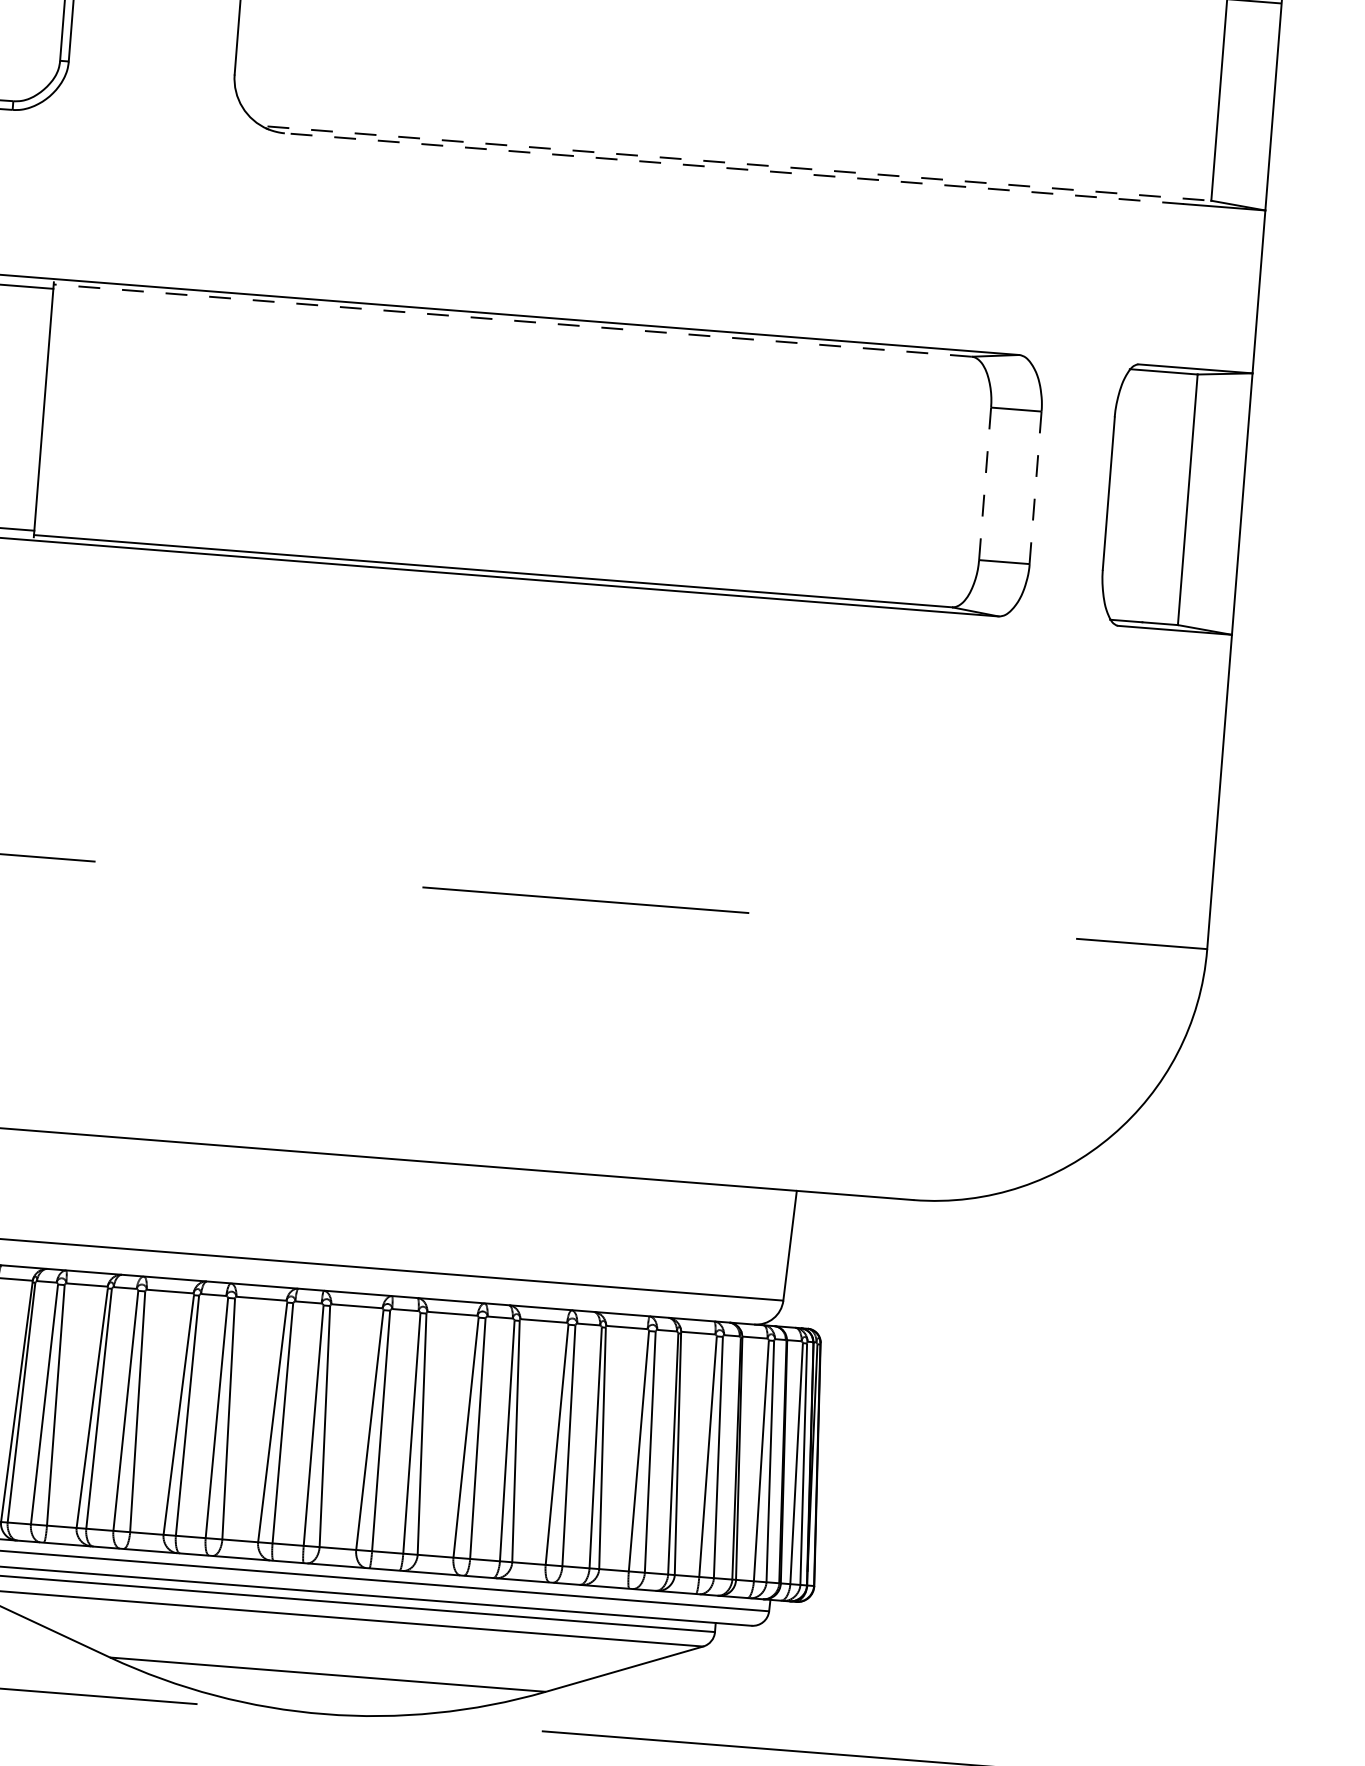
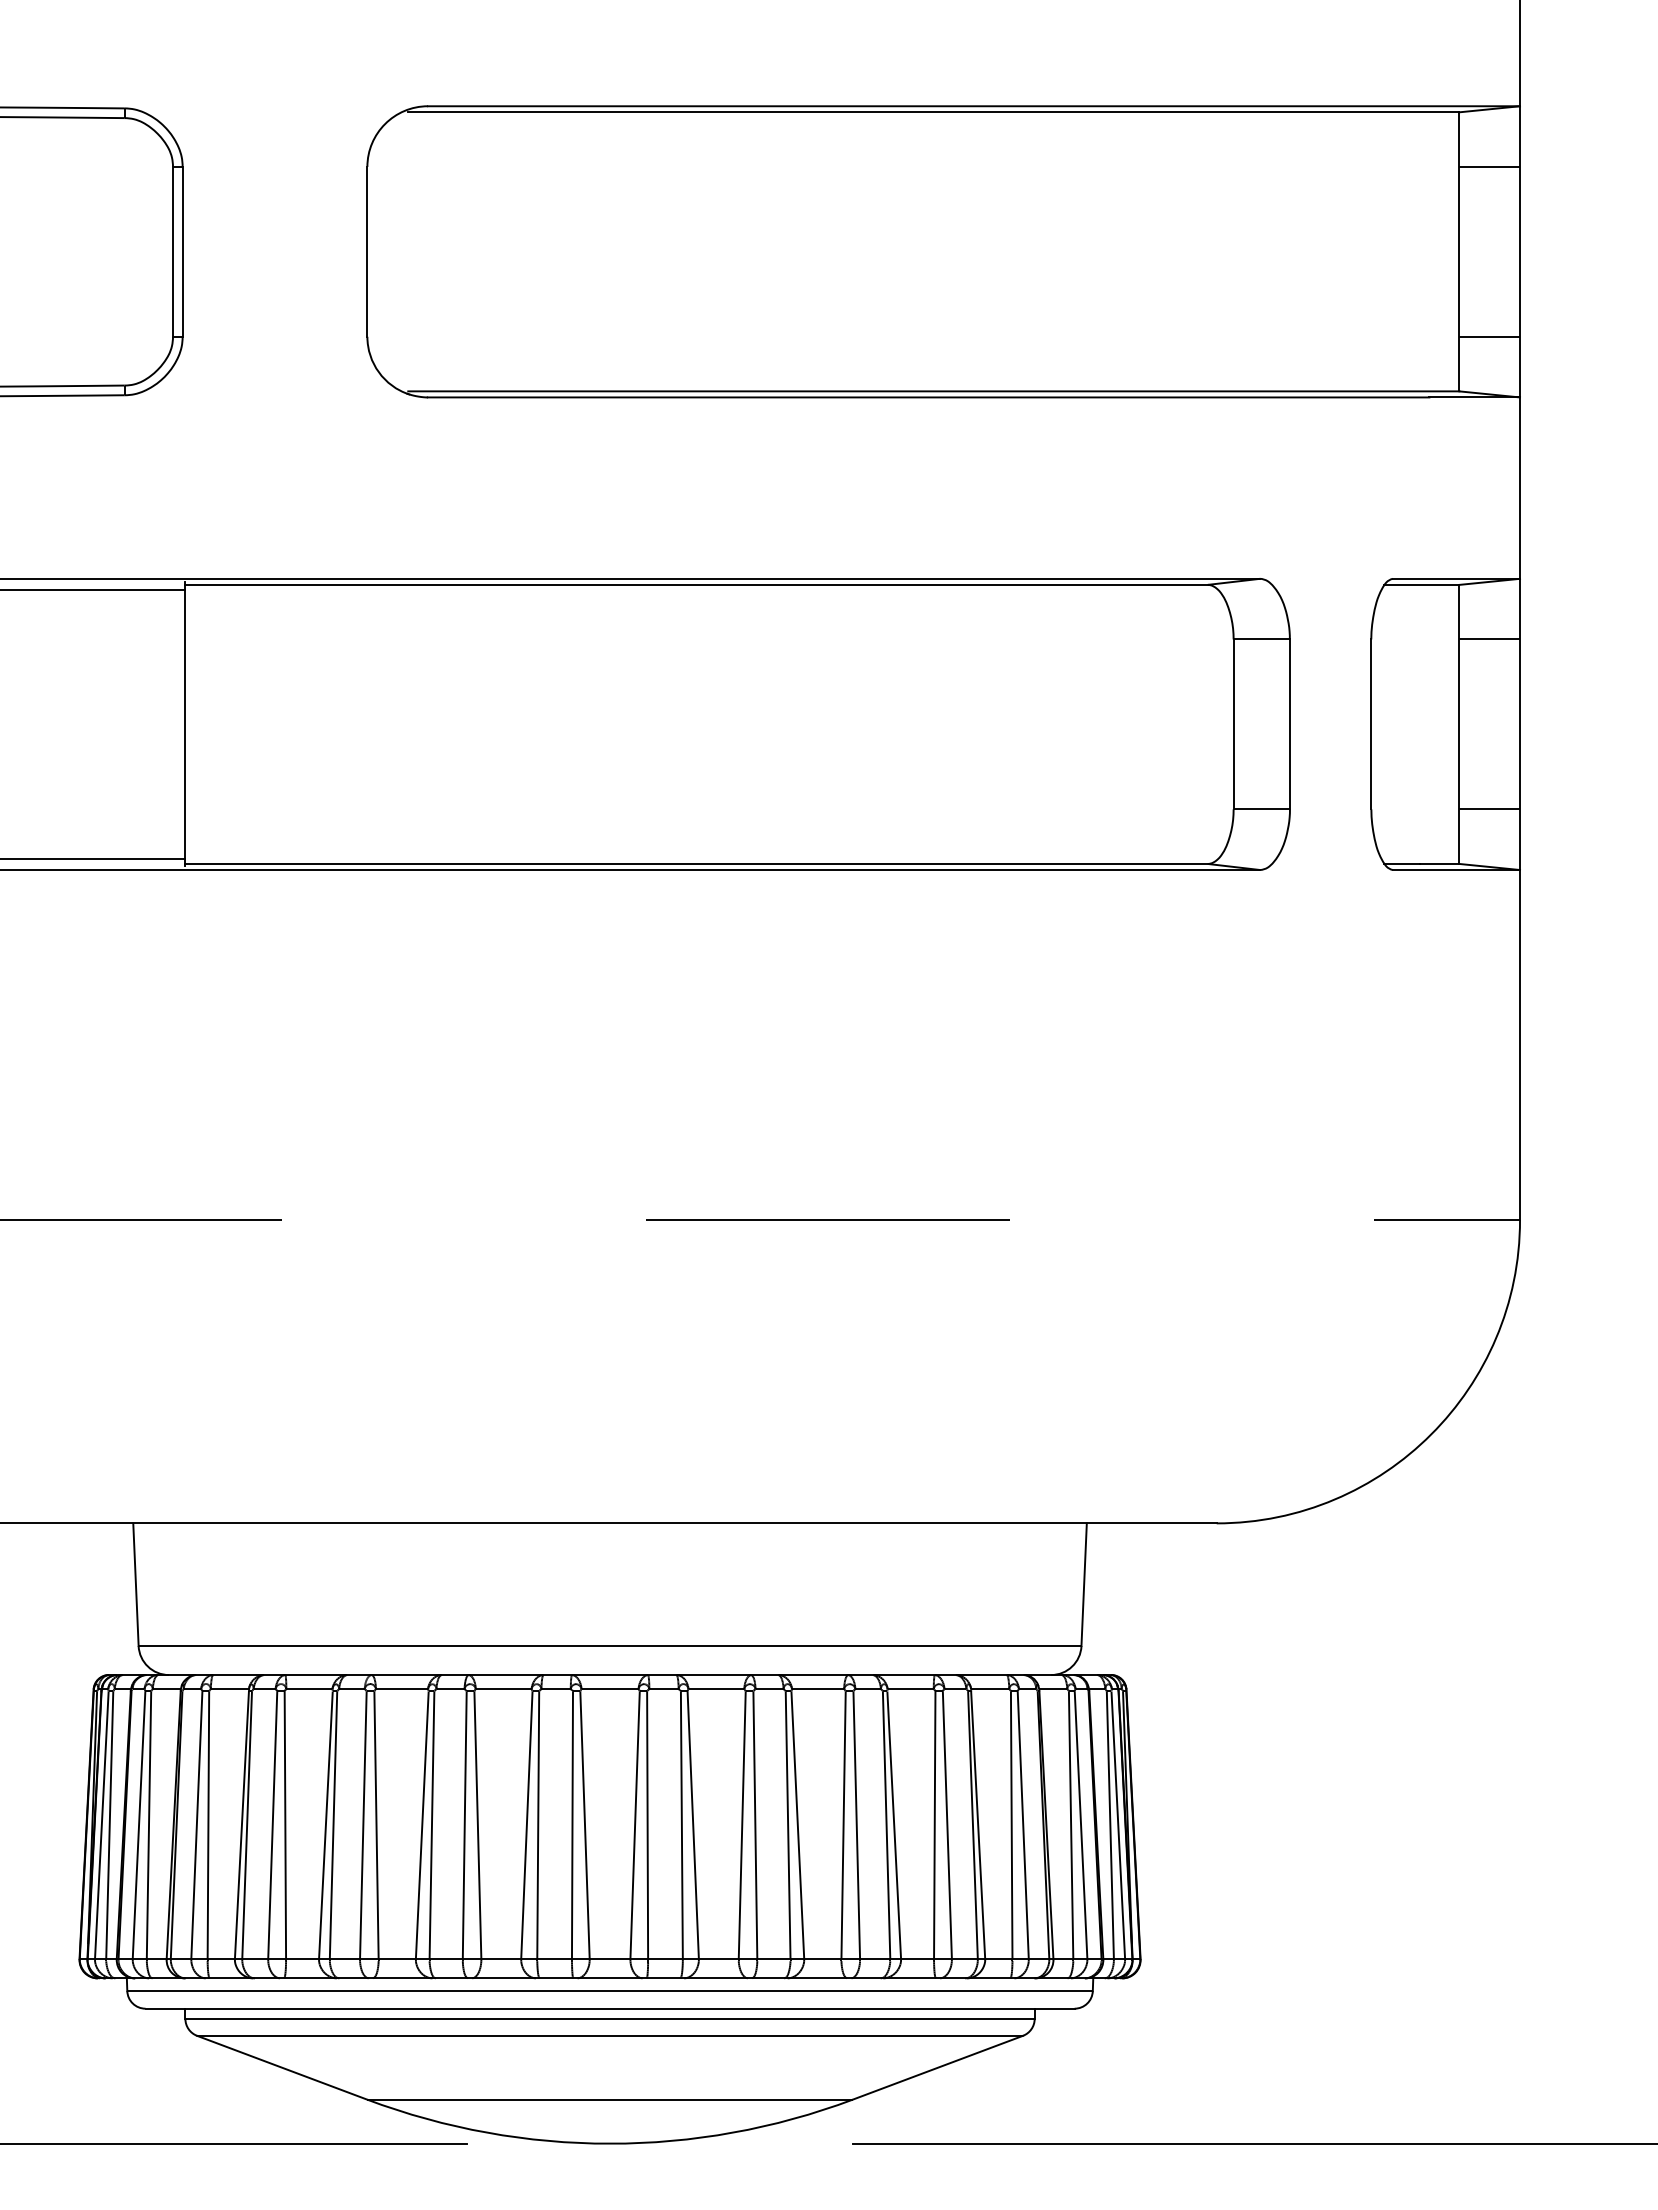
line: (1242, 153) -> (1489, 336), added
line: (739, 163) -> (933, 391), dashed -> solid
line: (734, 168) -> (928, 397), dashed -> solid
line: (512, 320) -> (696, 584), dashed -> solid
line: (1220, 425) -> (1489, 639), added
line: (984, 483) -> (1233, 724), dashed -> solid
line: (1035, 487) -> (1289, 724), dashed -> solid
line: (1208, 578) -> (1489, 809), added

